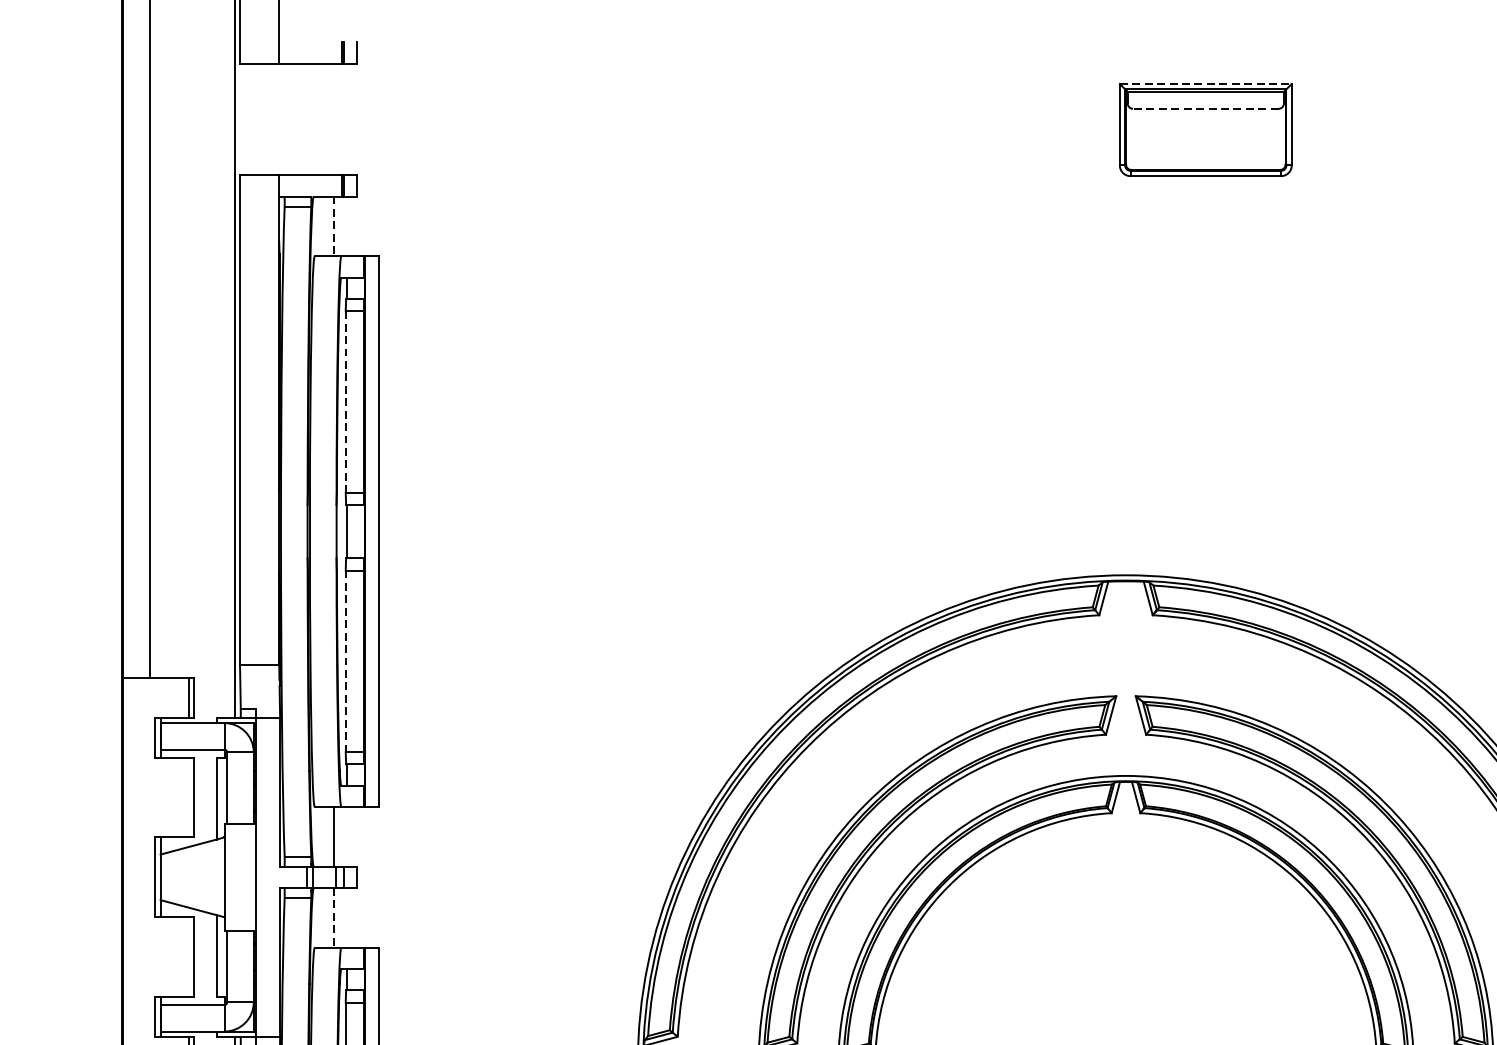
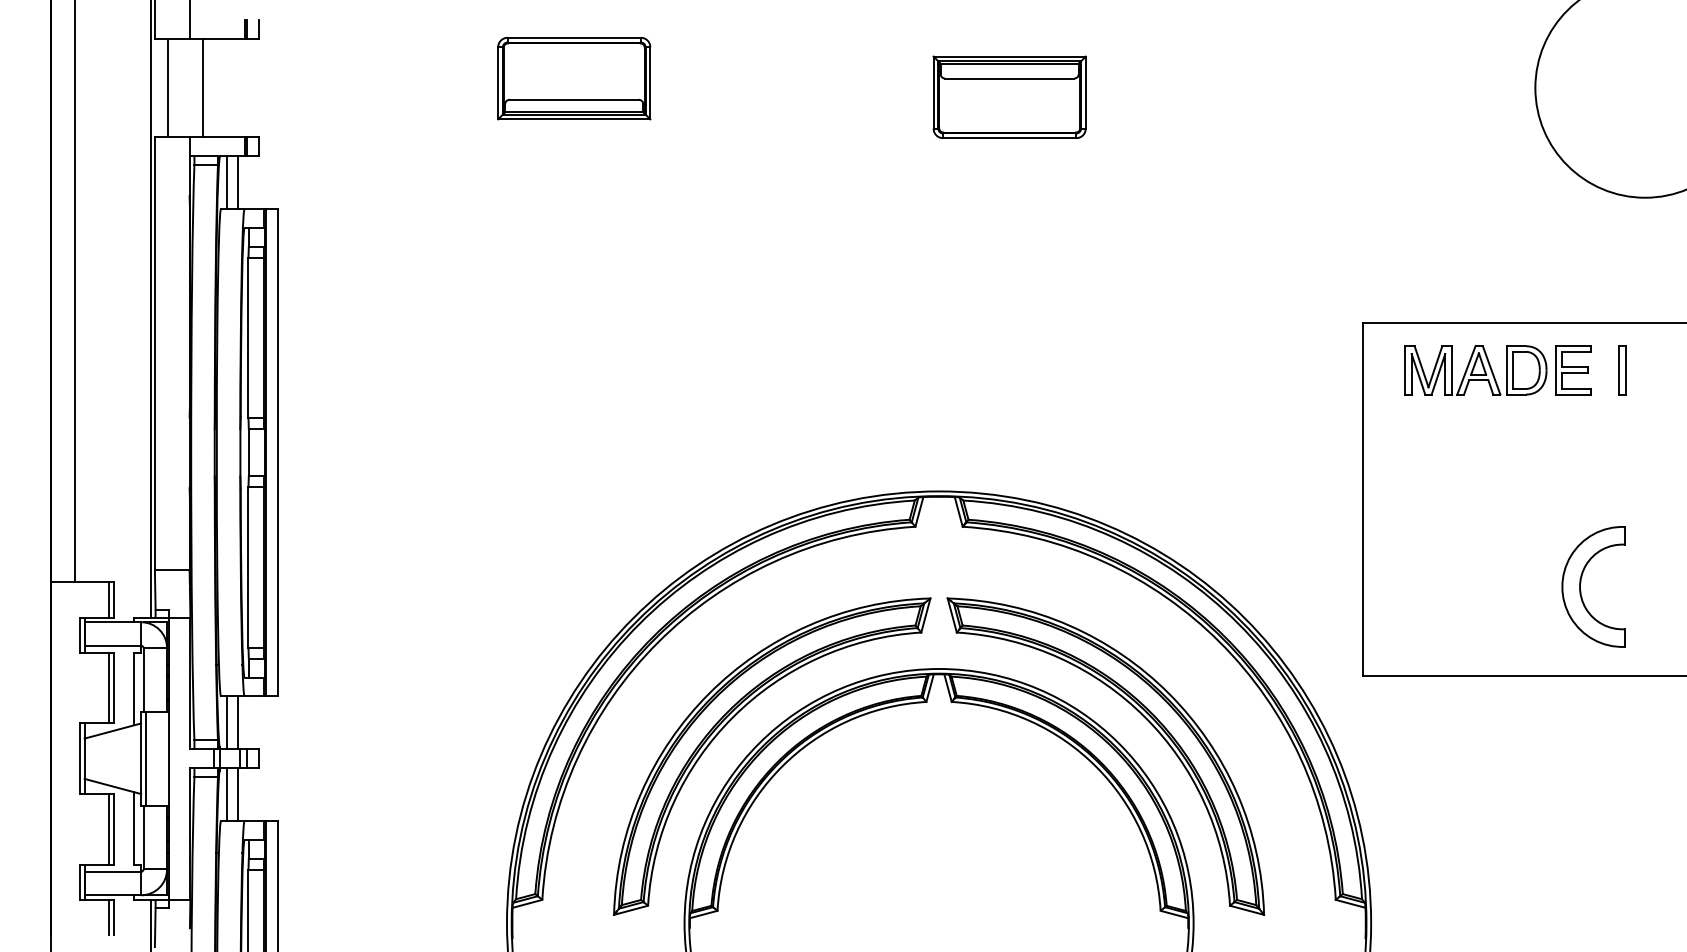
line: (1206, 83) -> (1010, 56), dashed -> solid
part: (714, 108) -> (574, 78), added
line: (1205, 108) -> (1009, 78), dashed -> solid
line: (255, 118) -> (168, 87), added
line: (294, 118) -> (203, 87), added
line: (320, 226) -> (226, 182), added
line: (334, 227) -> (238, 183), dashed -> solid
line: (345, 402) -> (248, 338), dashed -> solid
line: (345, 662) -> (248, 568), dashed -> solid
line: (188, 796) -> (109, 687), added
line: (320, 836) -> (226, 722), added
line: (230, 877) -> (146, 758), added
line: (320, 917) -> (226, 794), added
line: (334, 918) -> (238, 795), dashed -> solid
line: (188, 957) -> (109, 829), added

